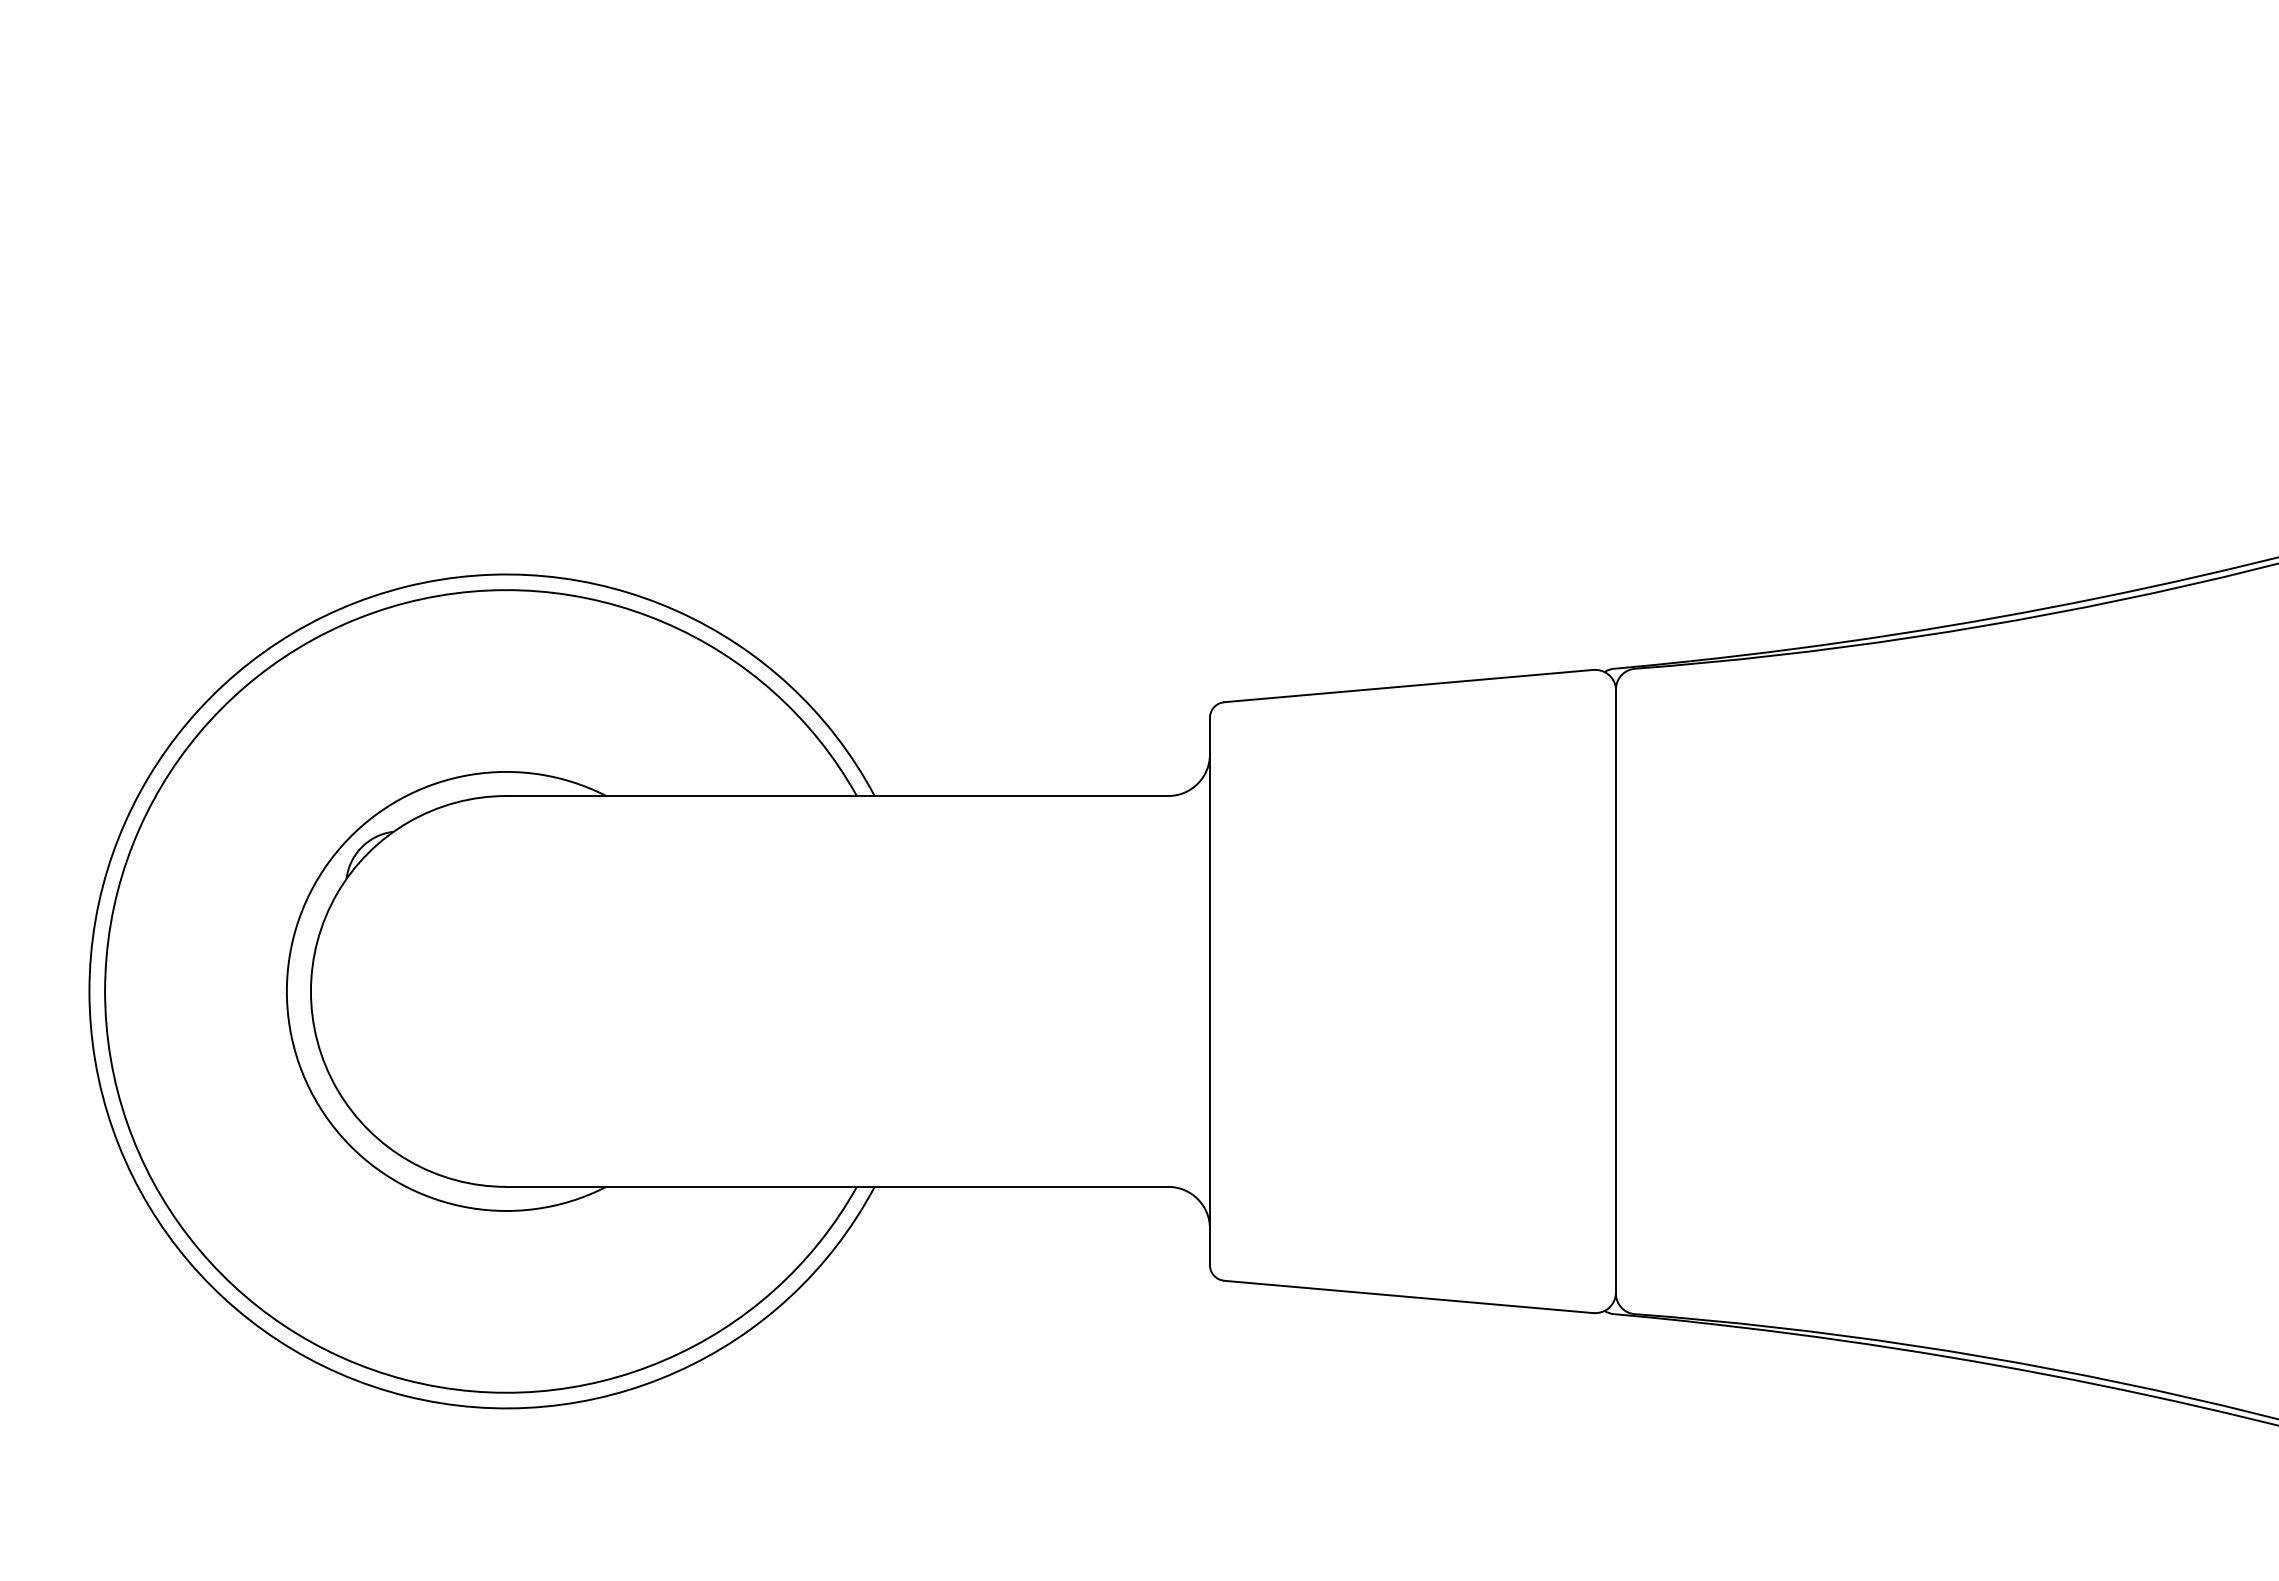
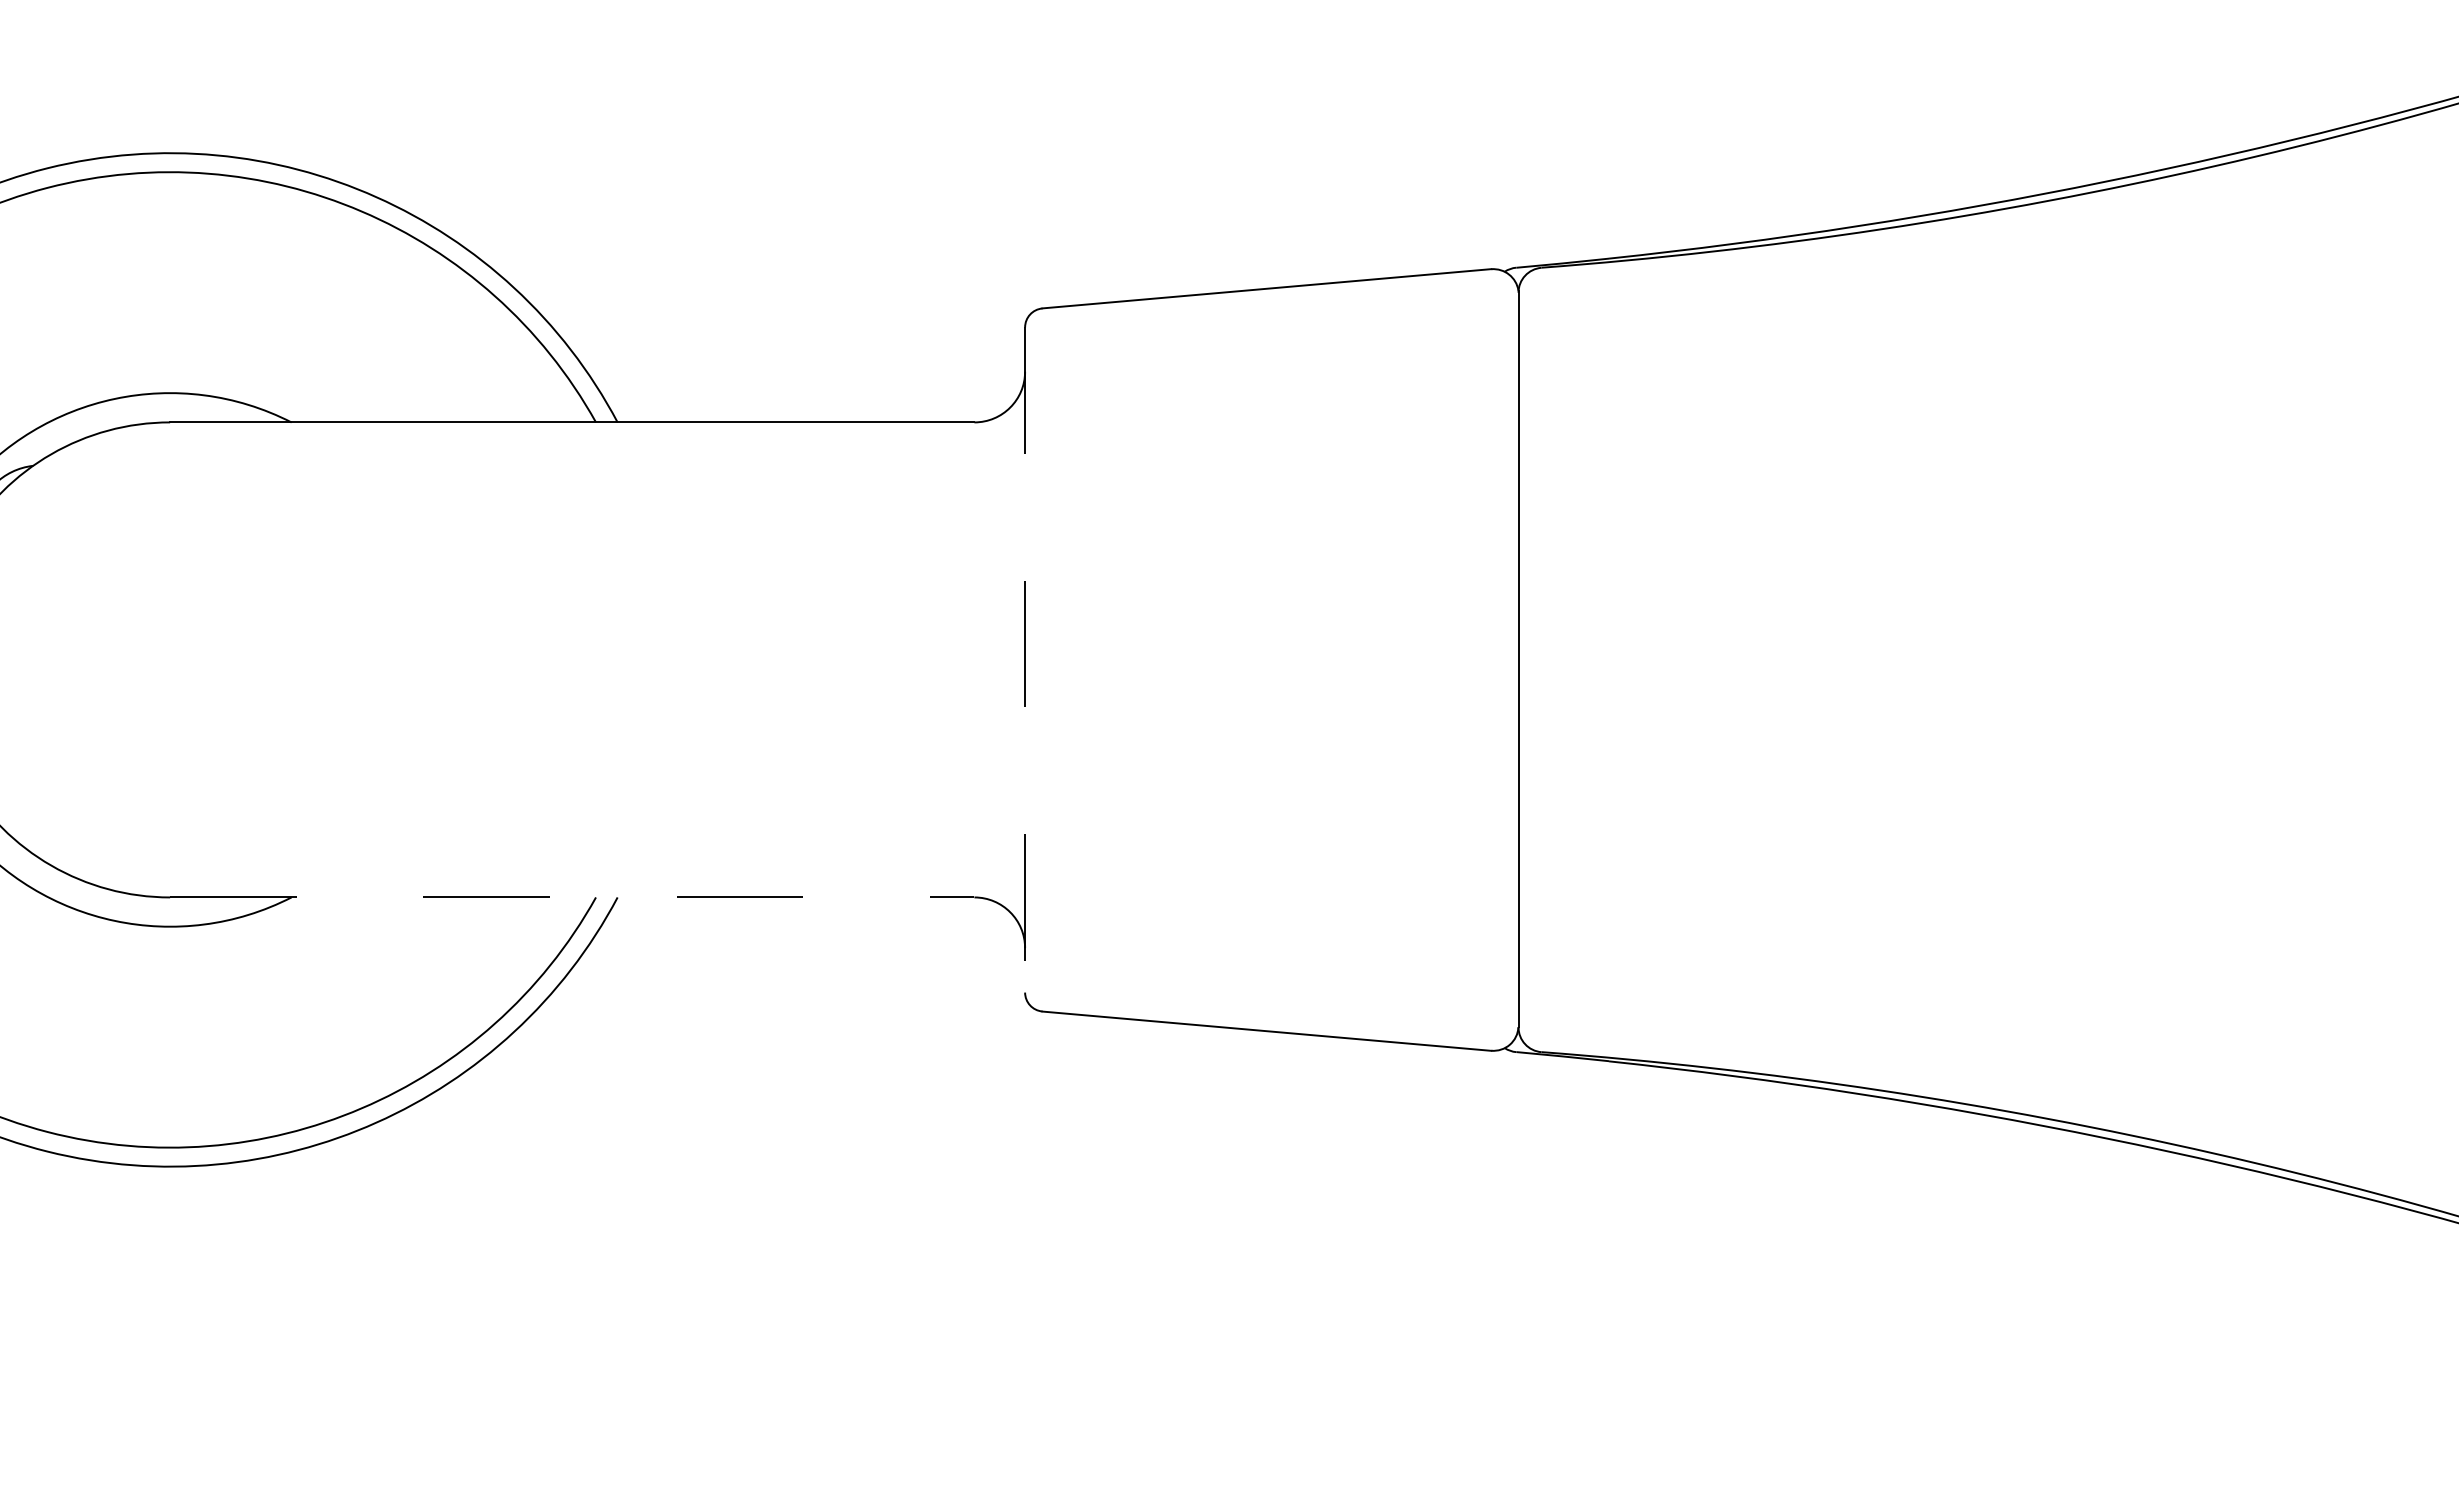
line: (1209, 991) -> (1024, 659), solid -> dashed
line: (837, 1186) -> (572, 896), solid -> dashed

